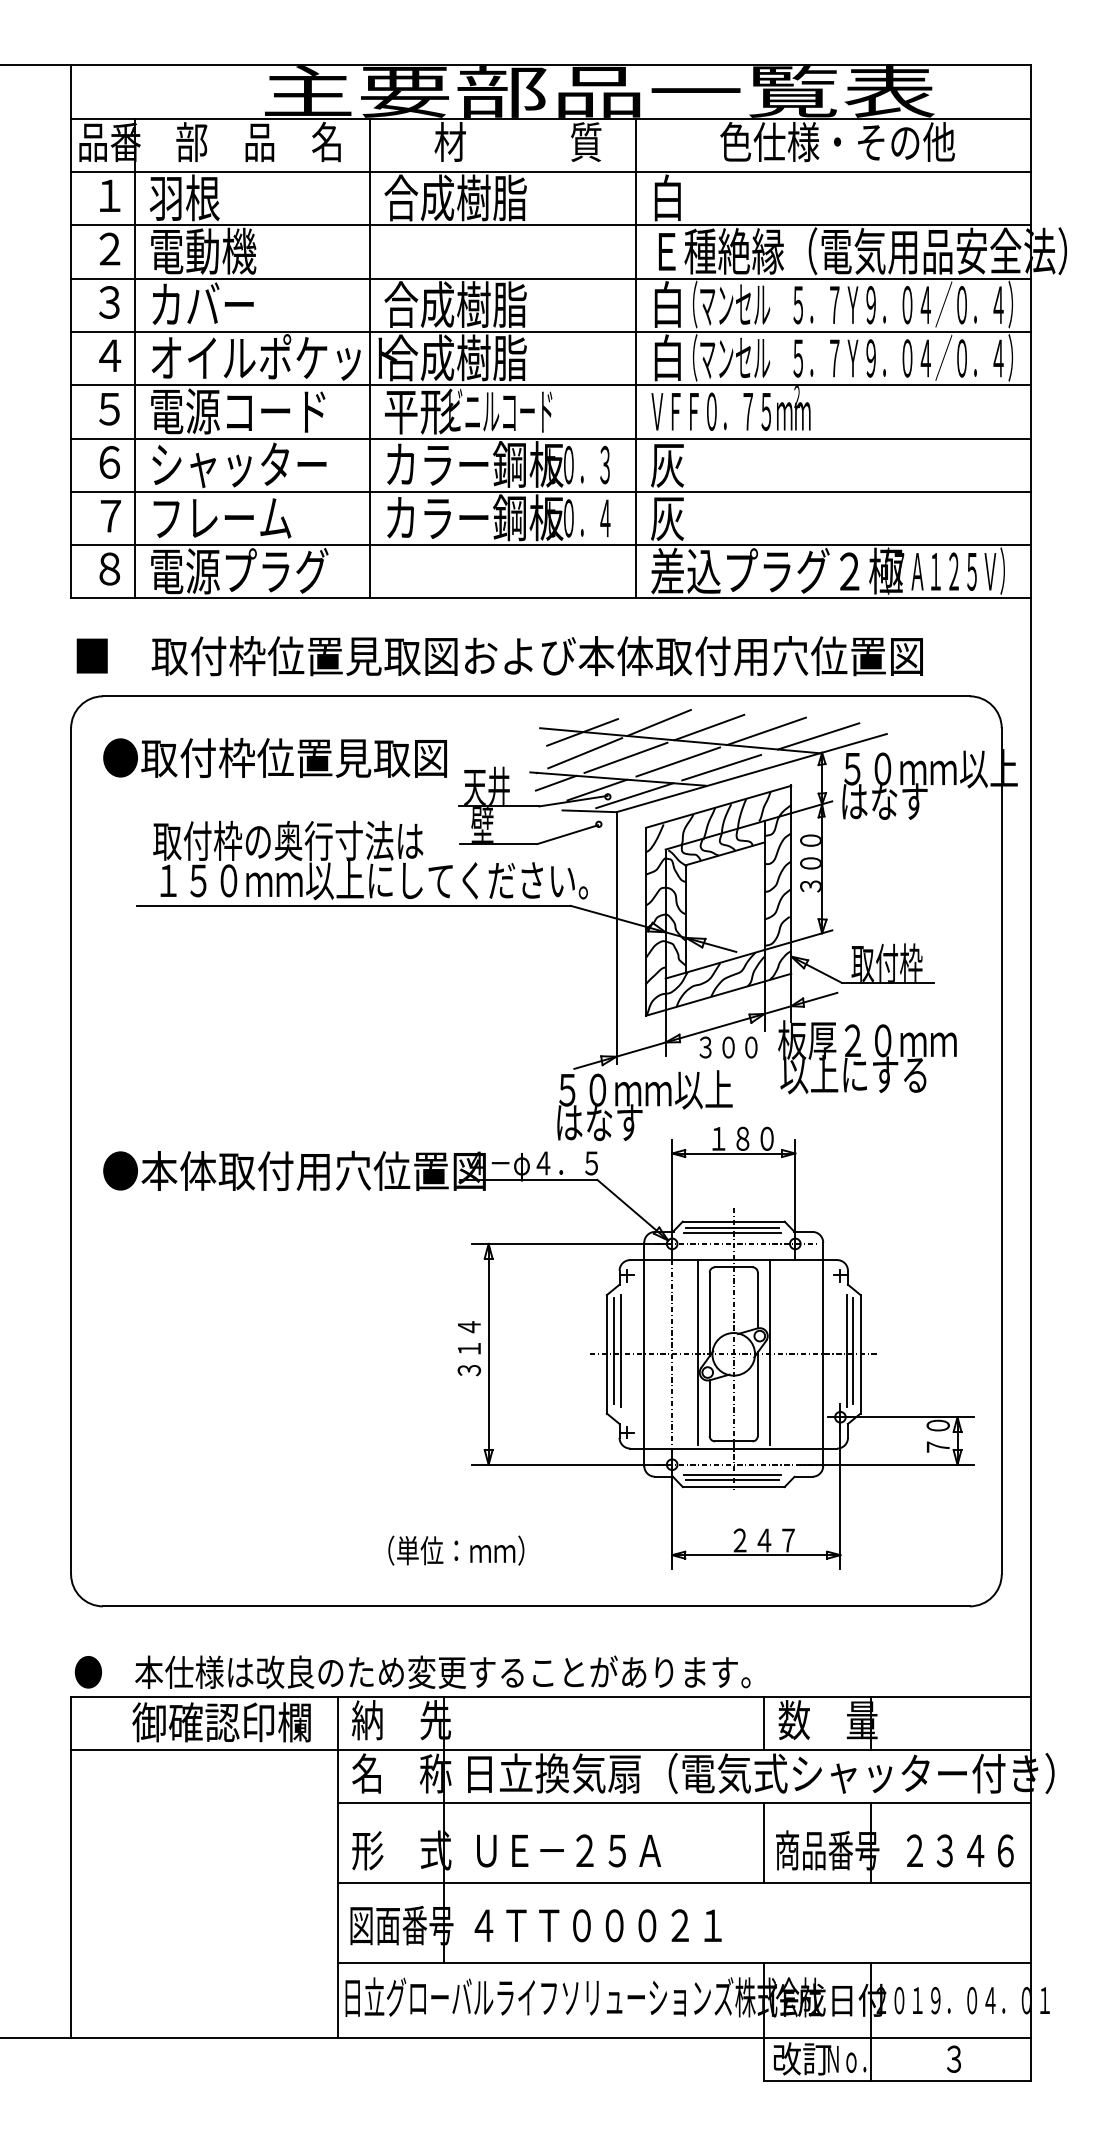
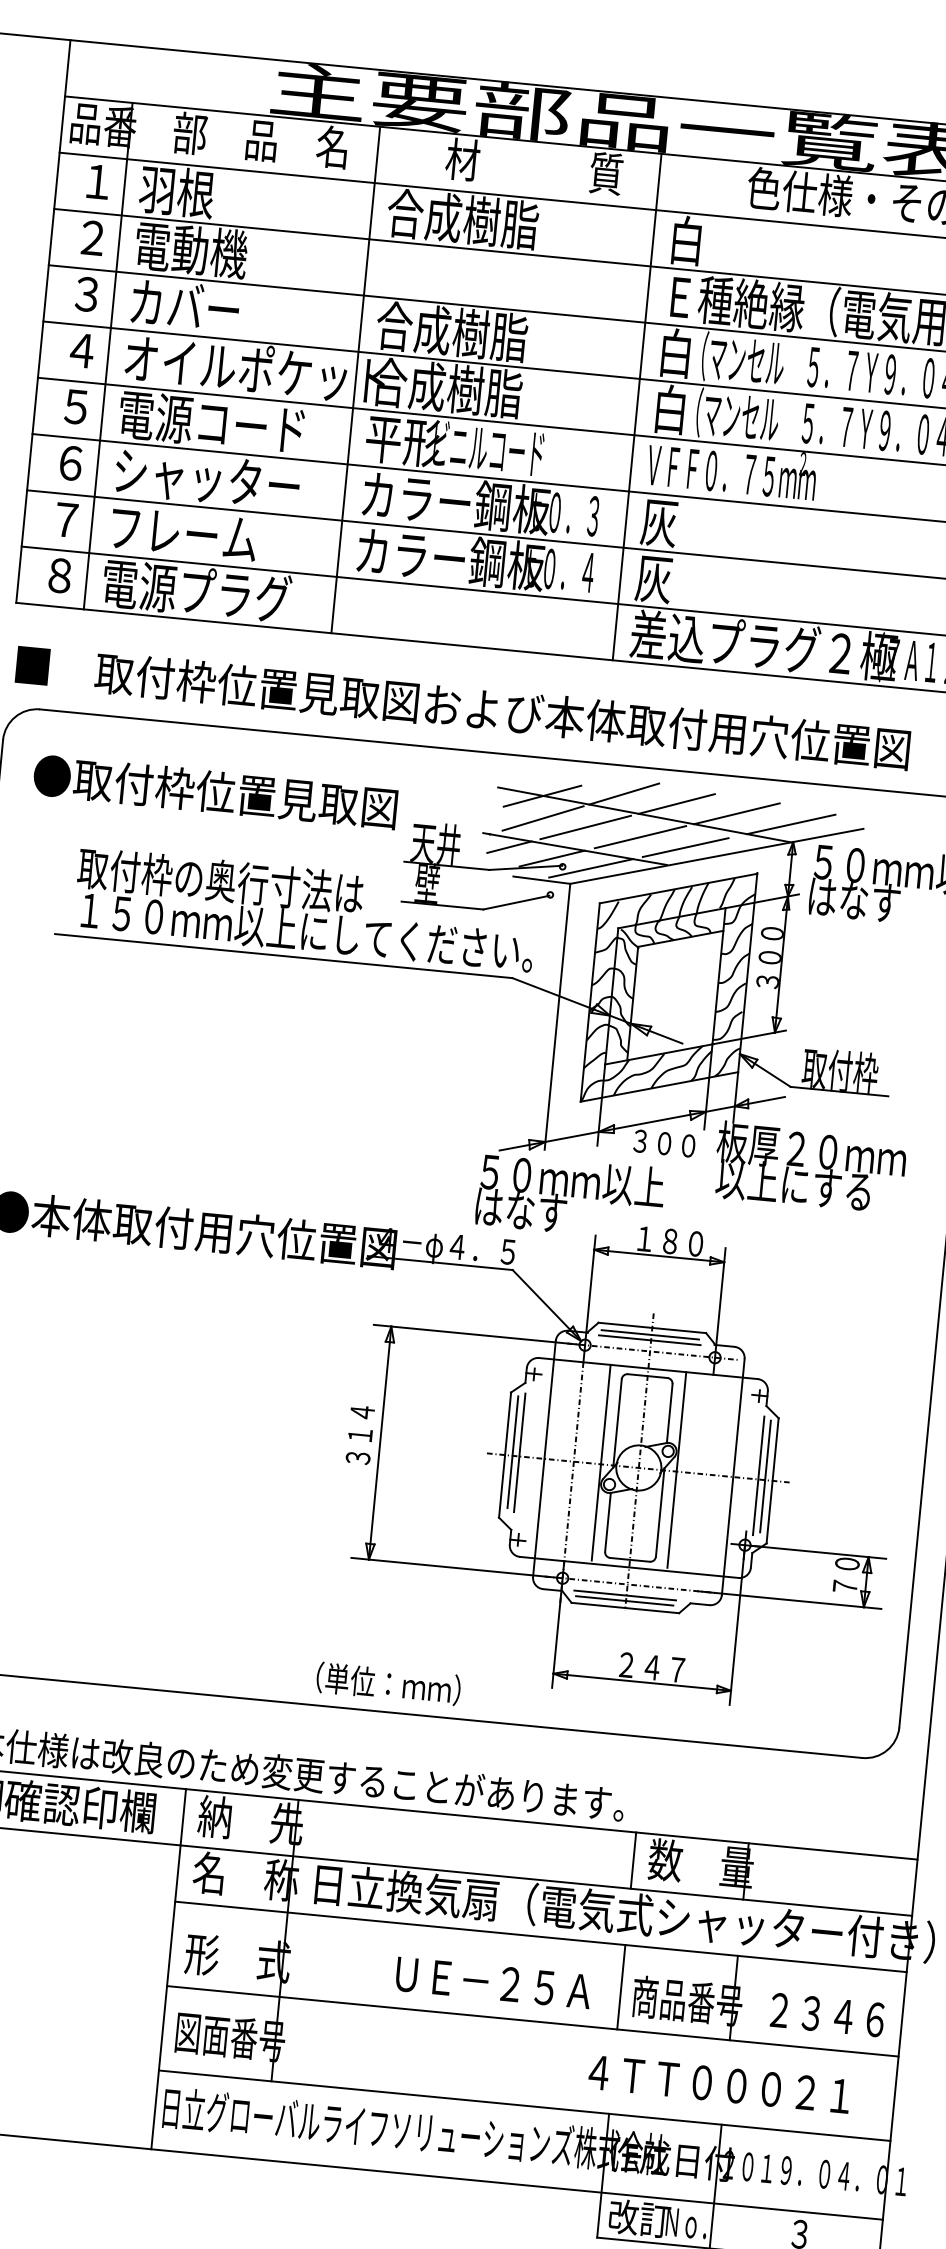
text: (456, 1550) -> (388, 1683), moved
text: (568, 1850) -> (493, 1982), moved
text: (597, 1925) -> (718, 2084), moved

